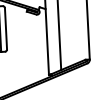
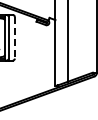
line: (5, 28) -> (14, 37), solid -> dashed

